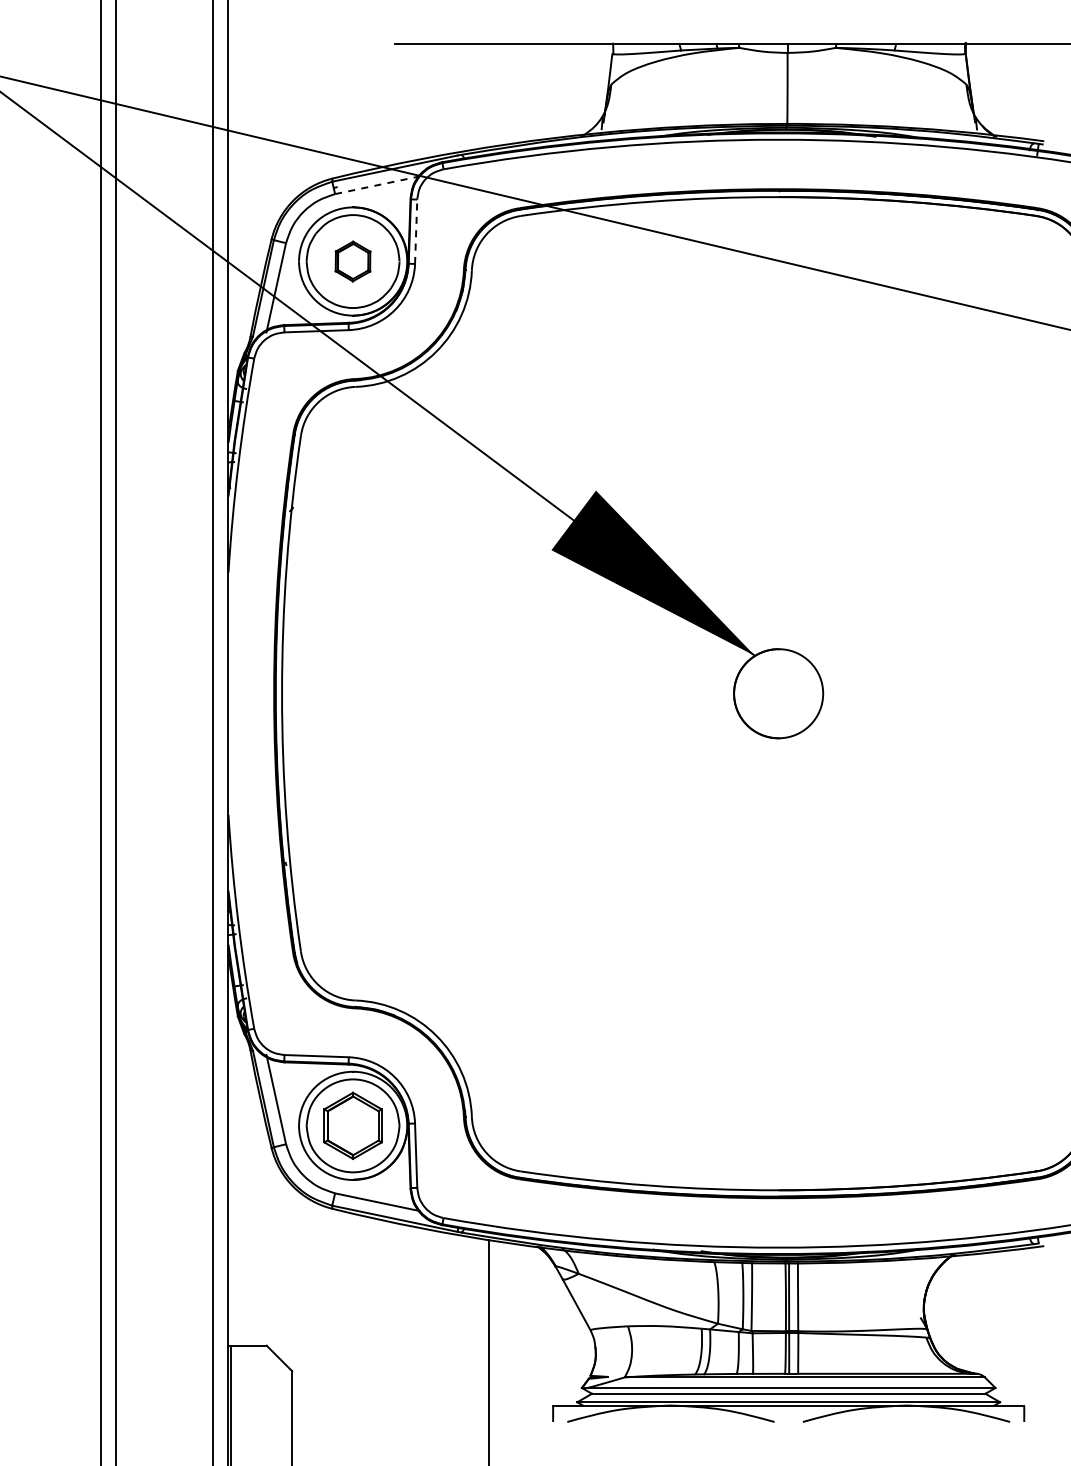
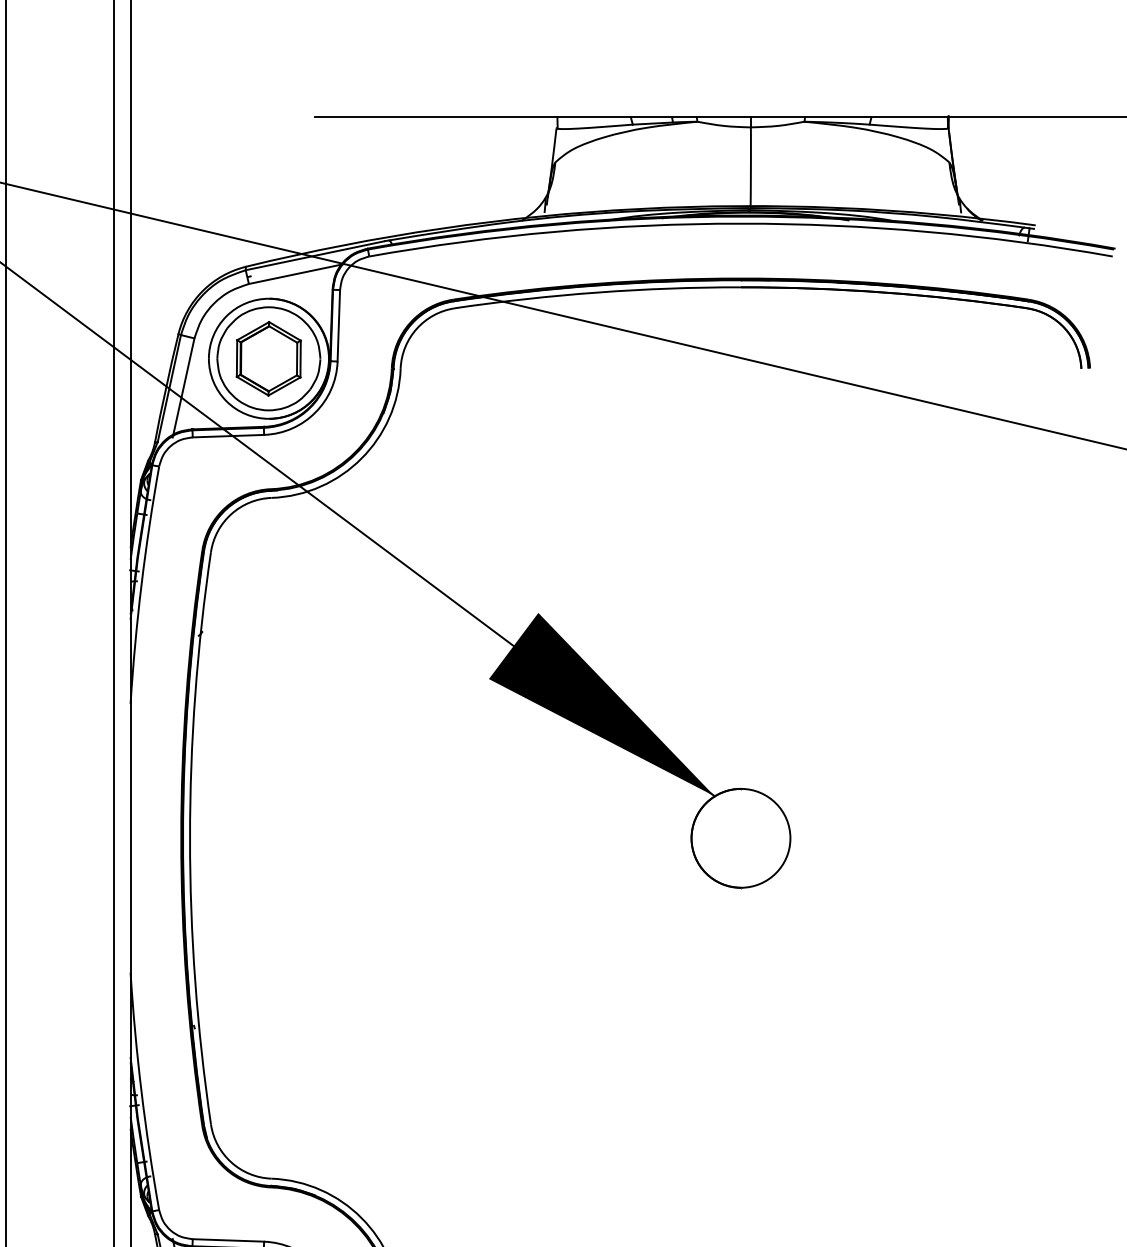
line: (377, 185) -> (295, 274), dashed -> solid
line: (416, 231) -> (339, 325), dashed -> solid
part: (352, 261) -> (268, 358), size x1.67

